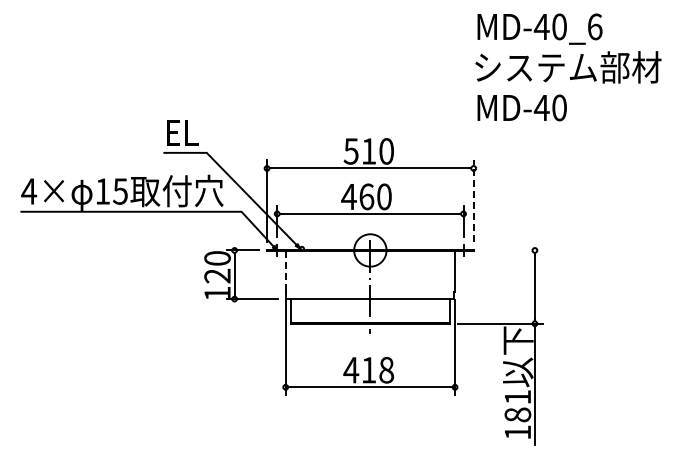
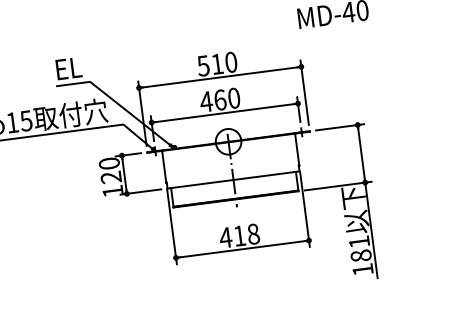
line: (473, 200) -> (304, 92), dashed -> solid
line: (512, 250) -> (340, 127), added
line: (285, 271) -> (164, 166), dashed -> solid

